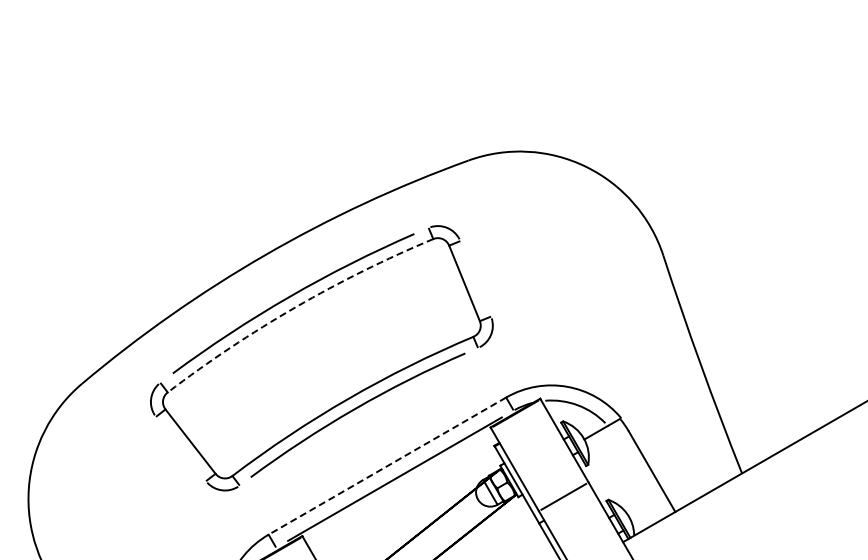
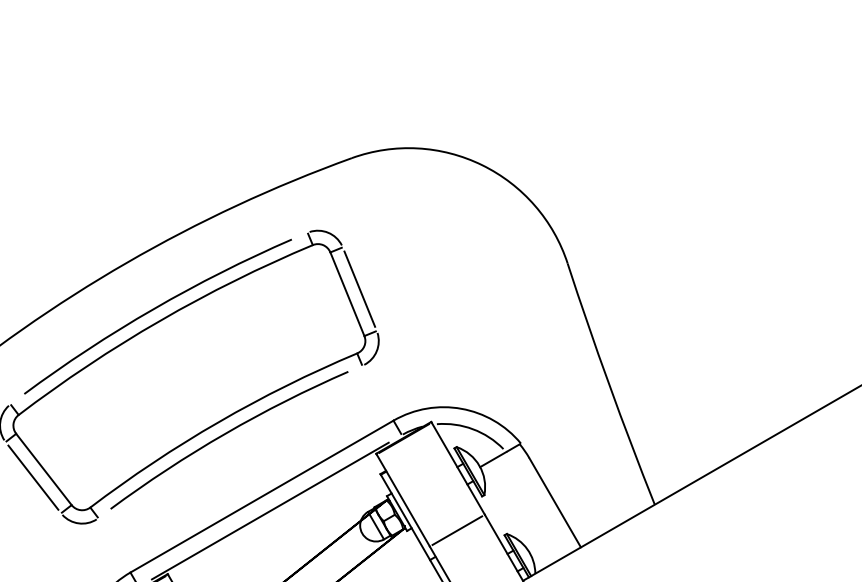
line: (475, 278) -> (359, 288), added
arc: (295, 307) -> (160, 320), dashed -> solid
line: (180, 449) -> (32, 478), added
line: (386, 466) -> (260, 497), dashed -> solid

